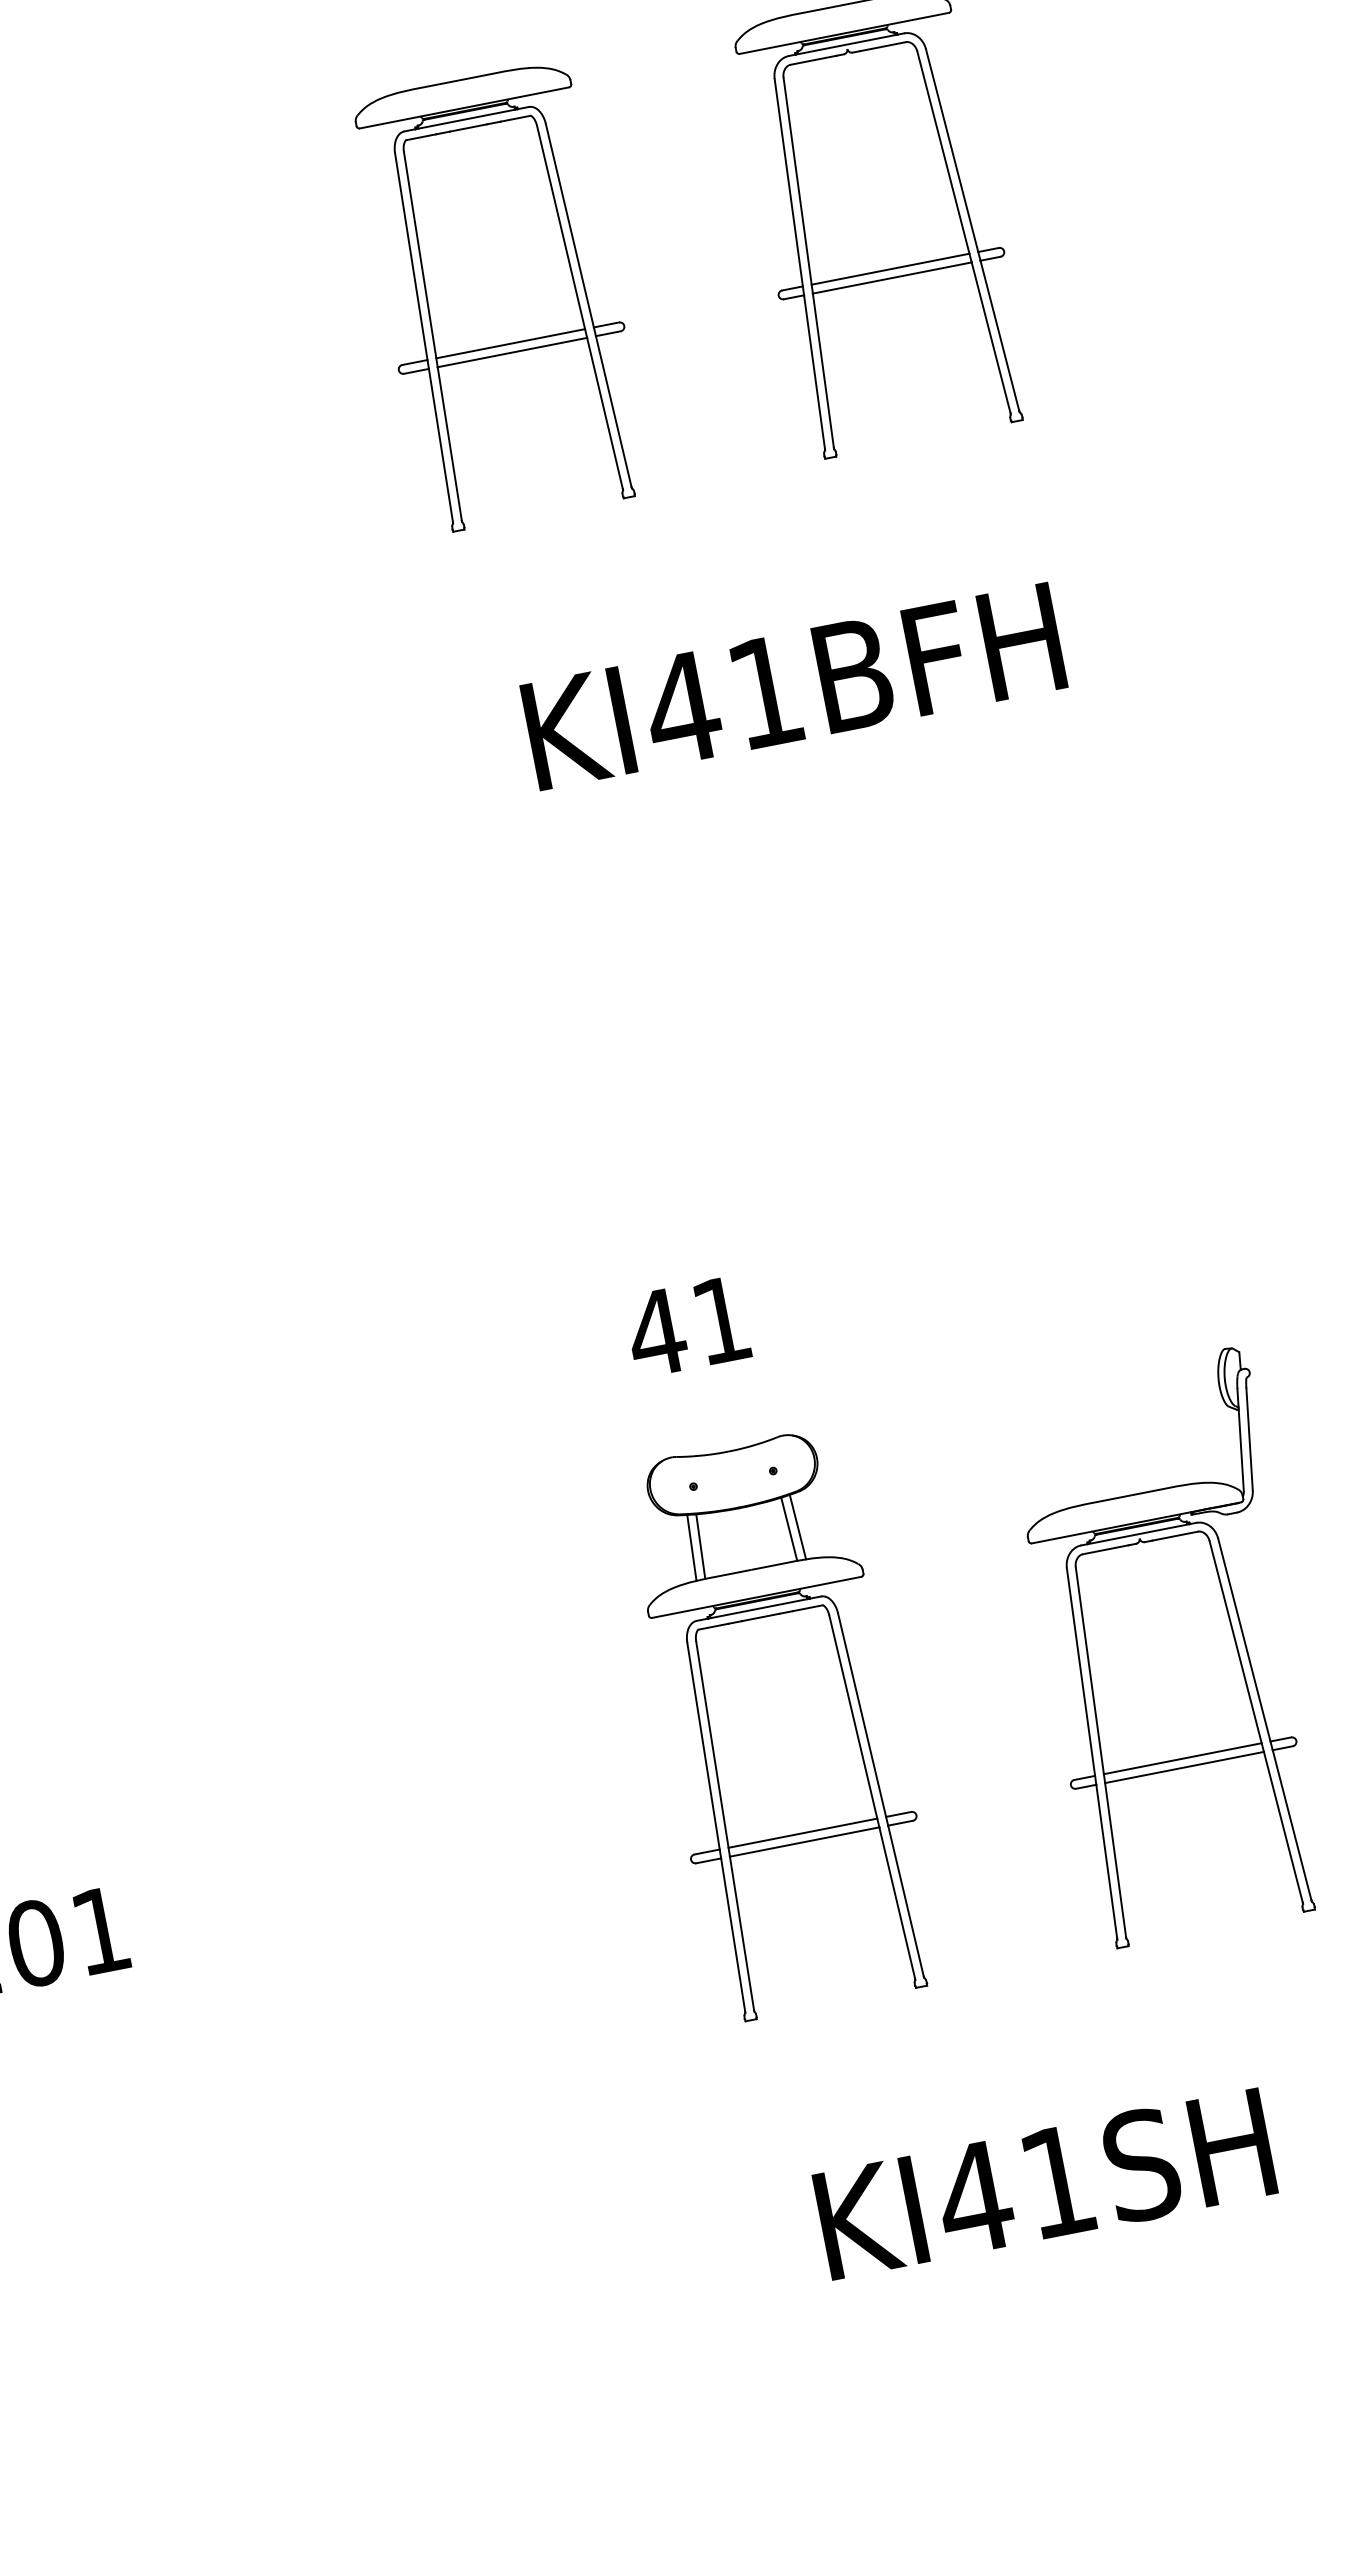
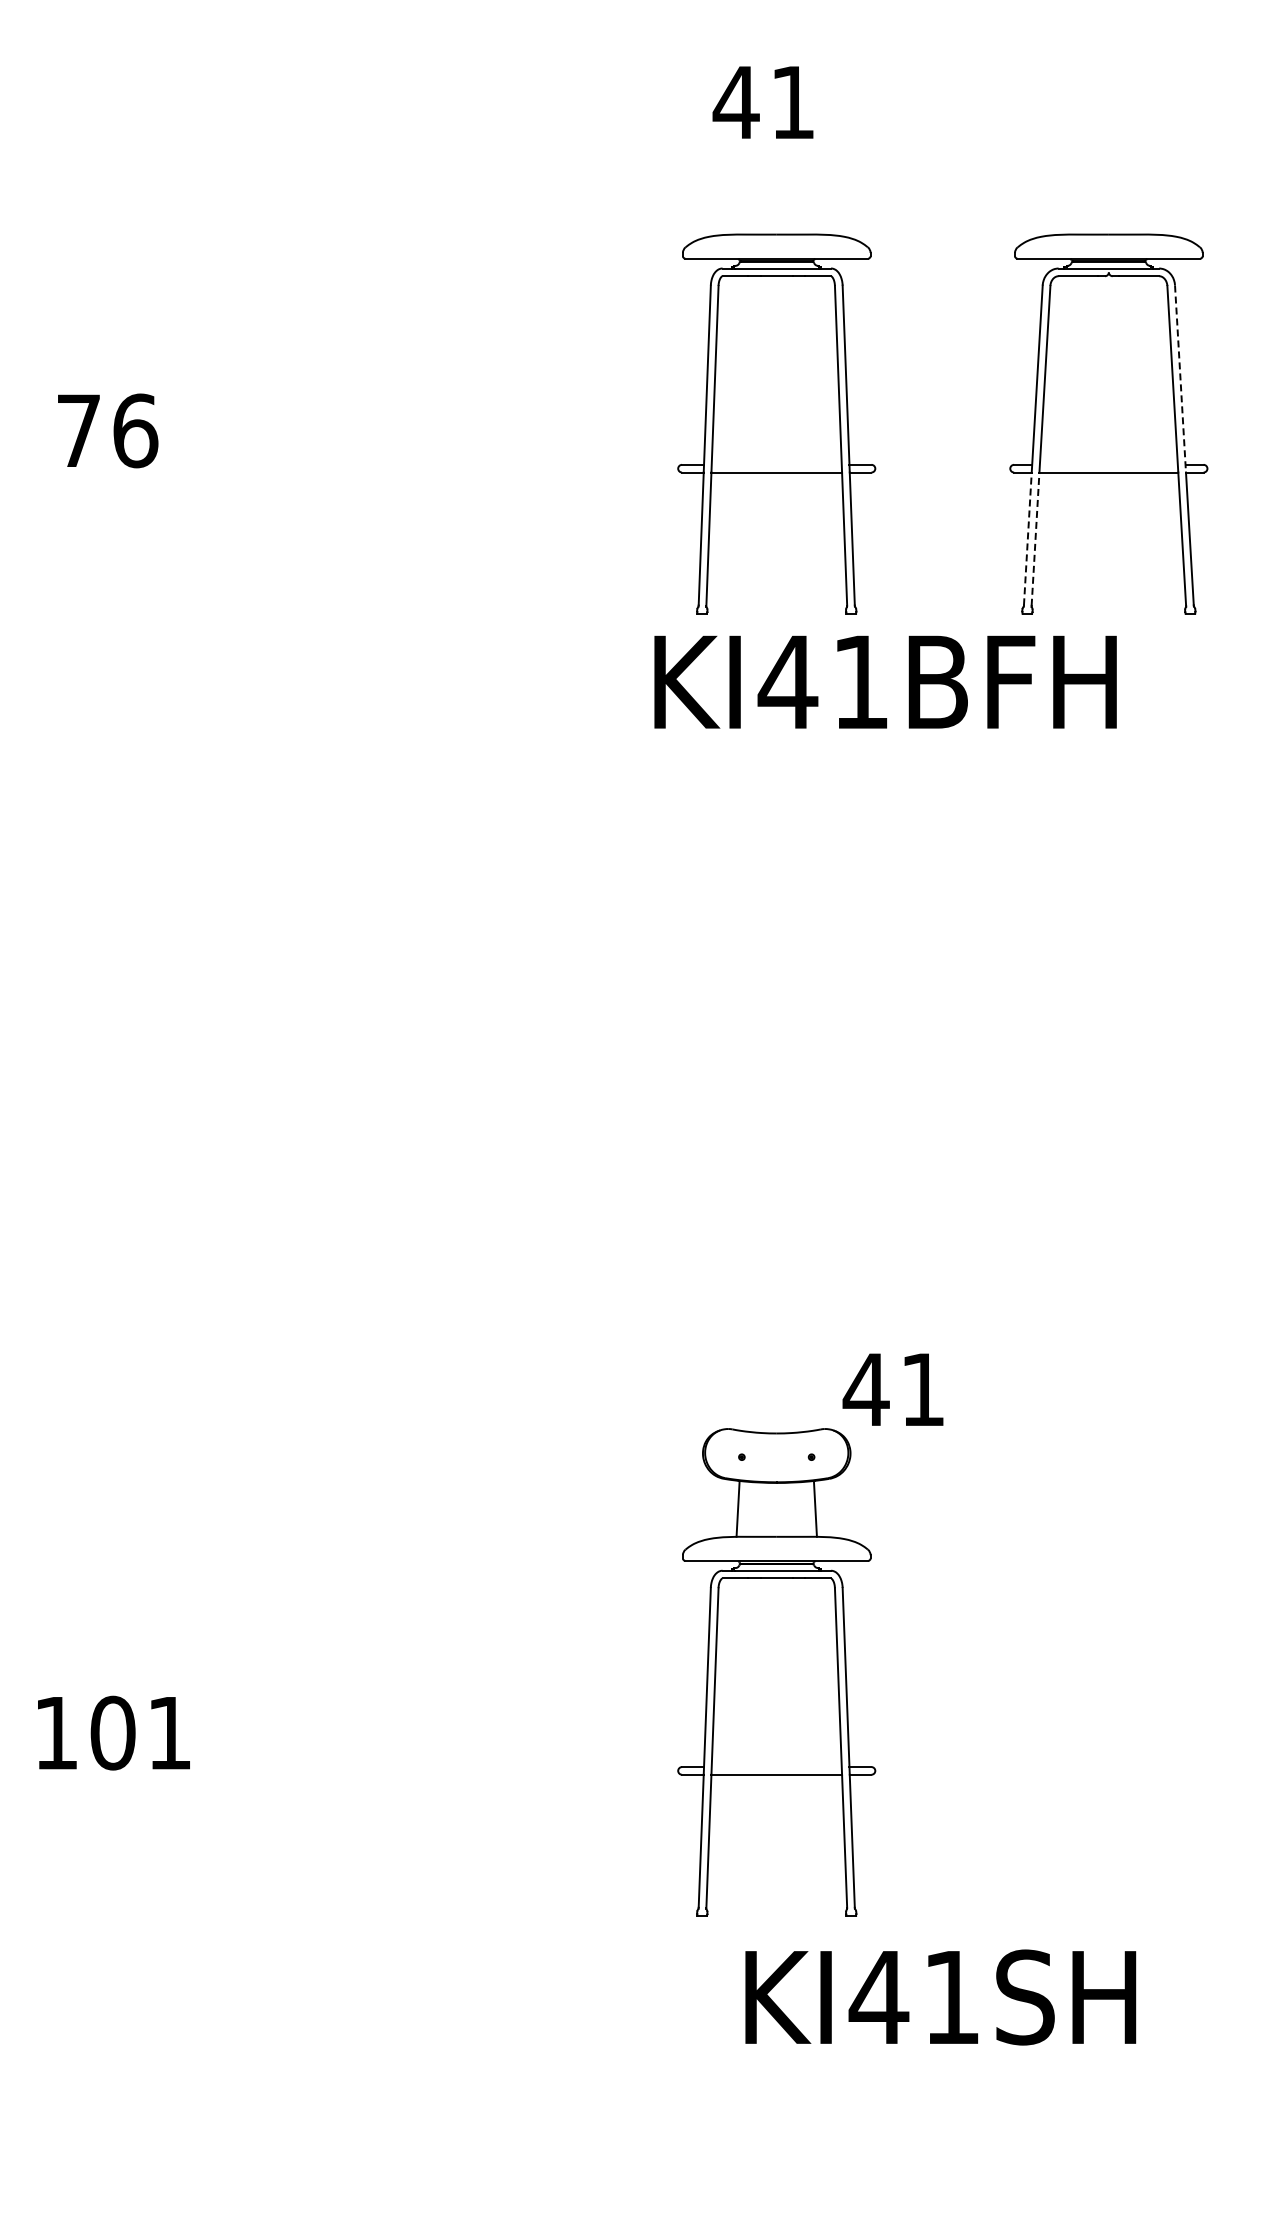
line: (953, 155) -> (1180, 379), solid -> dashed
line: (890, 268) -> (1108, 464), removed
line: (510, 343) -> (776, 464), removed
line: (814, 371) -> (1027, 538), solid -> dashed
line: (823, 371) -> (1035, 539), solid -> dashed
text: (793, 685) -> (885, 681), moved
text: (686, 1326) -> (892, 1389), moved
line: (797, 1527) -> (822, 1508), removed
line: (690, 1548) -> (729, 1508), removed
part: (1173, 1648) -> (1119, 1672), removed
line: (802, 1833) -> (776, 1767), removed
text: (1044, 2184) -> (940, 1997), moved

